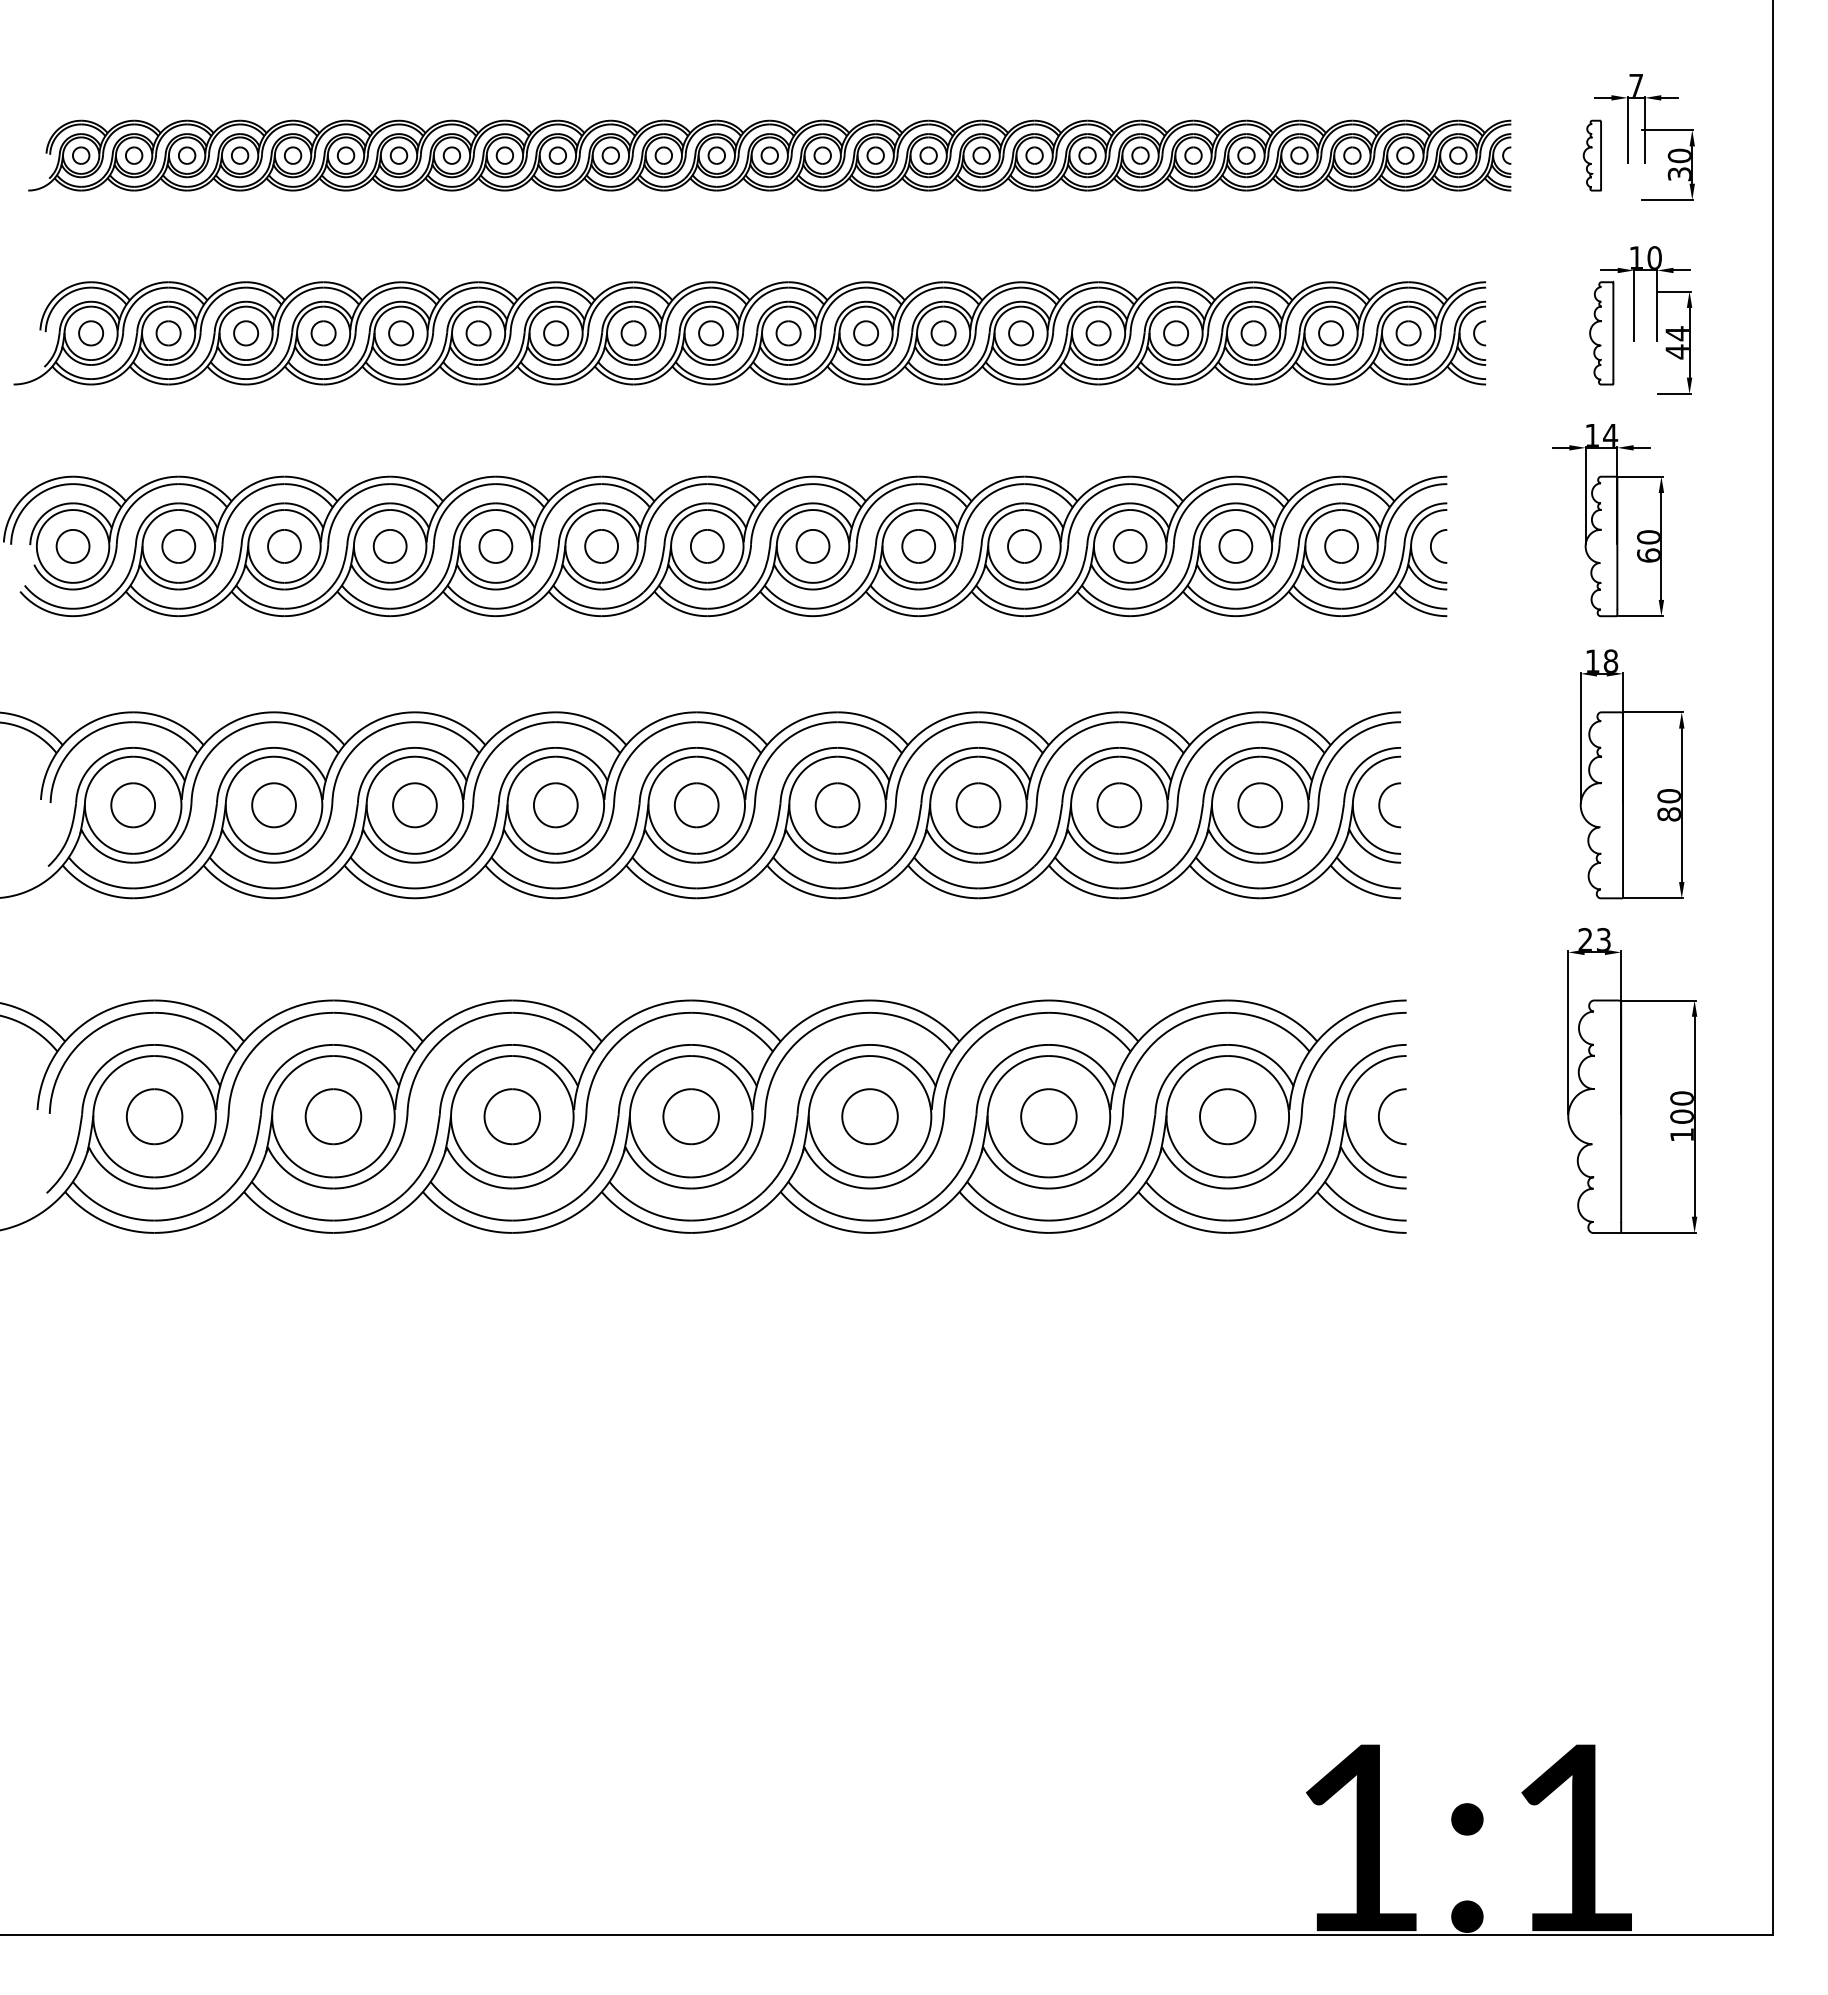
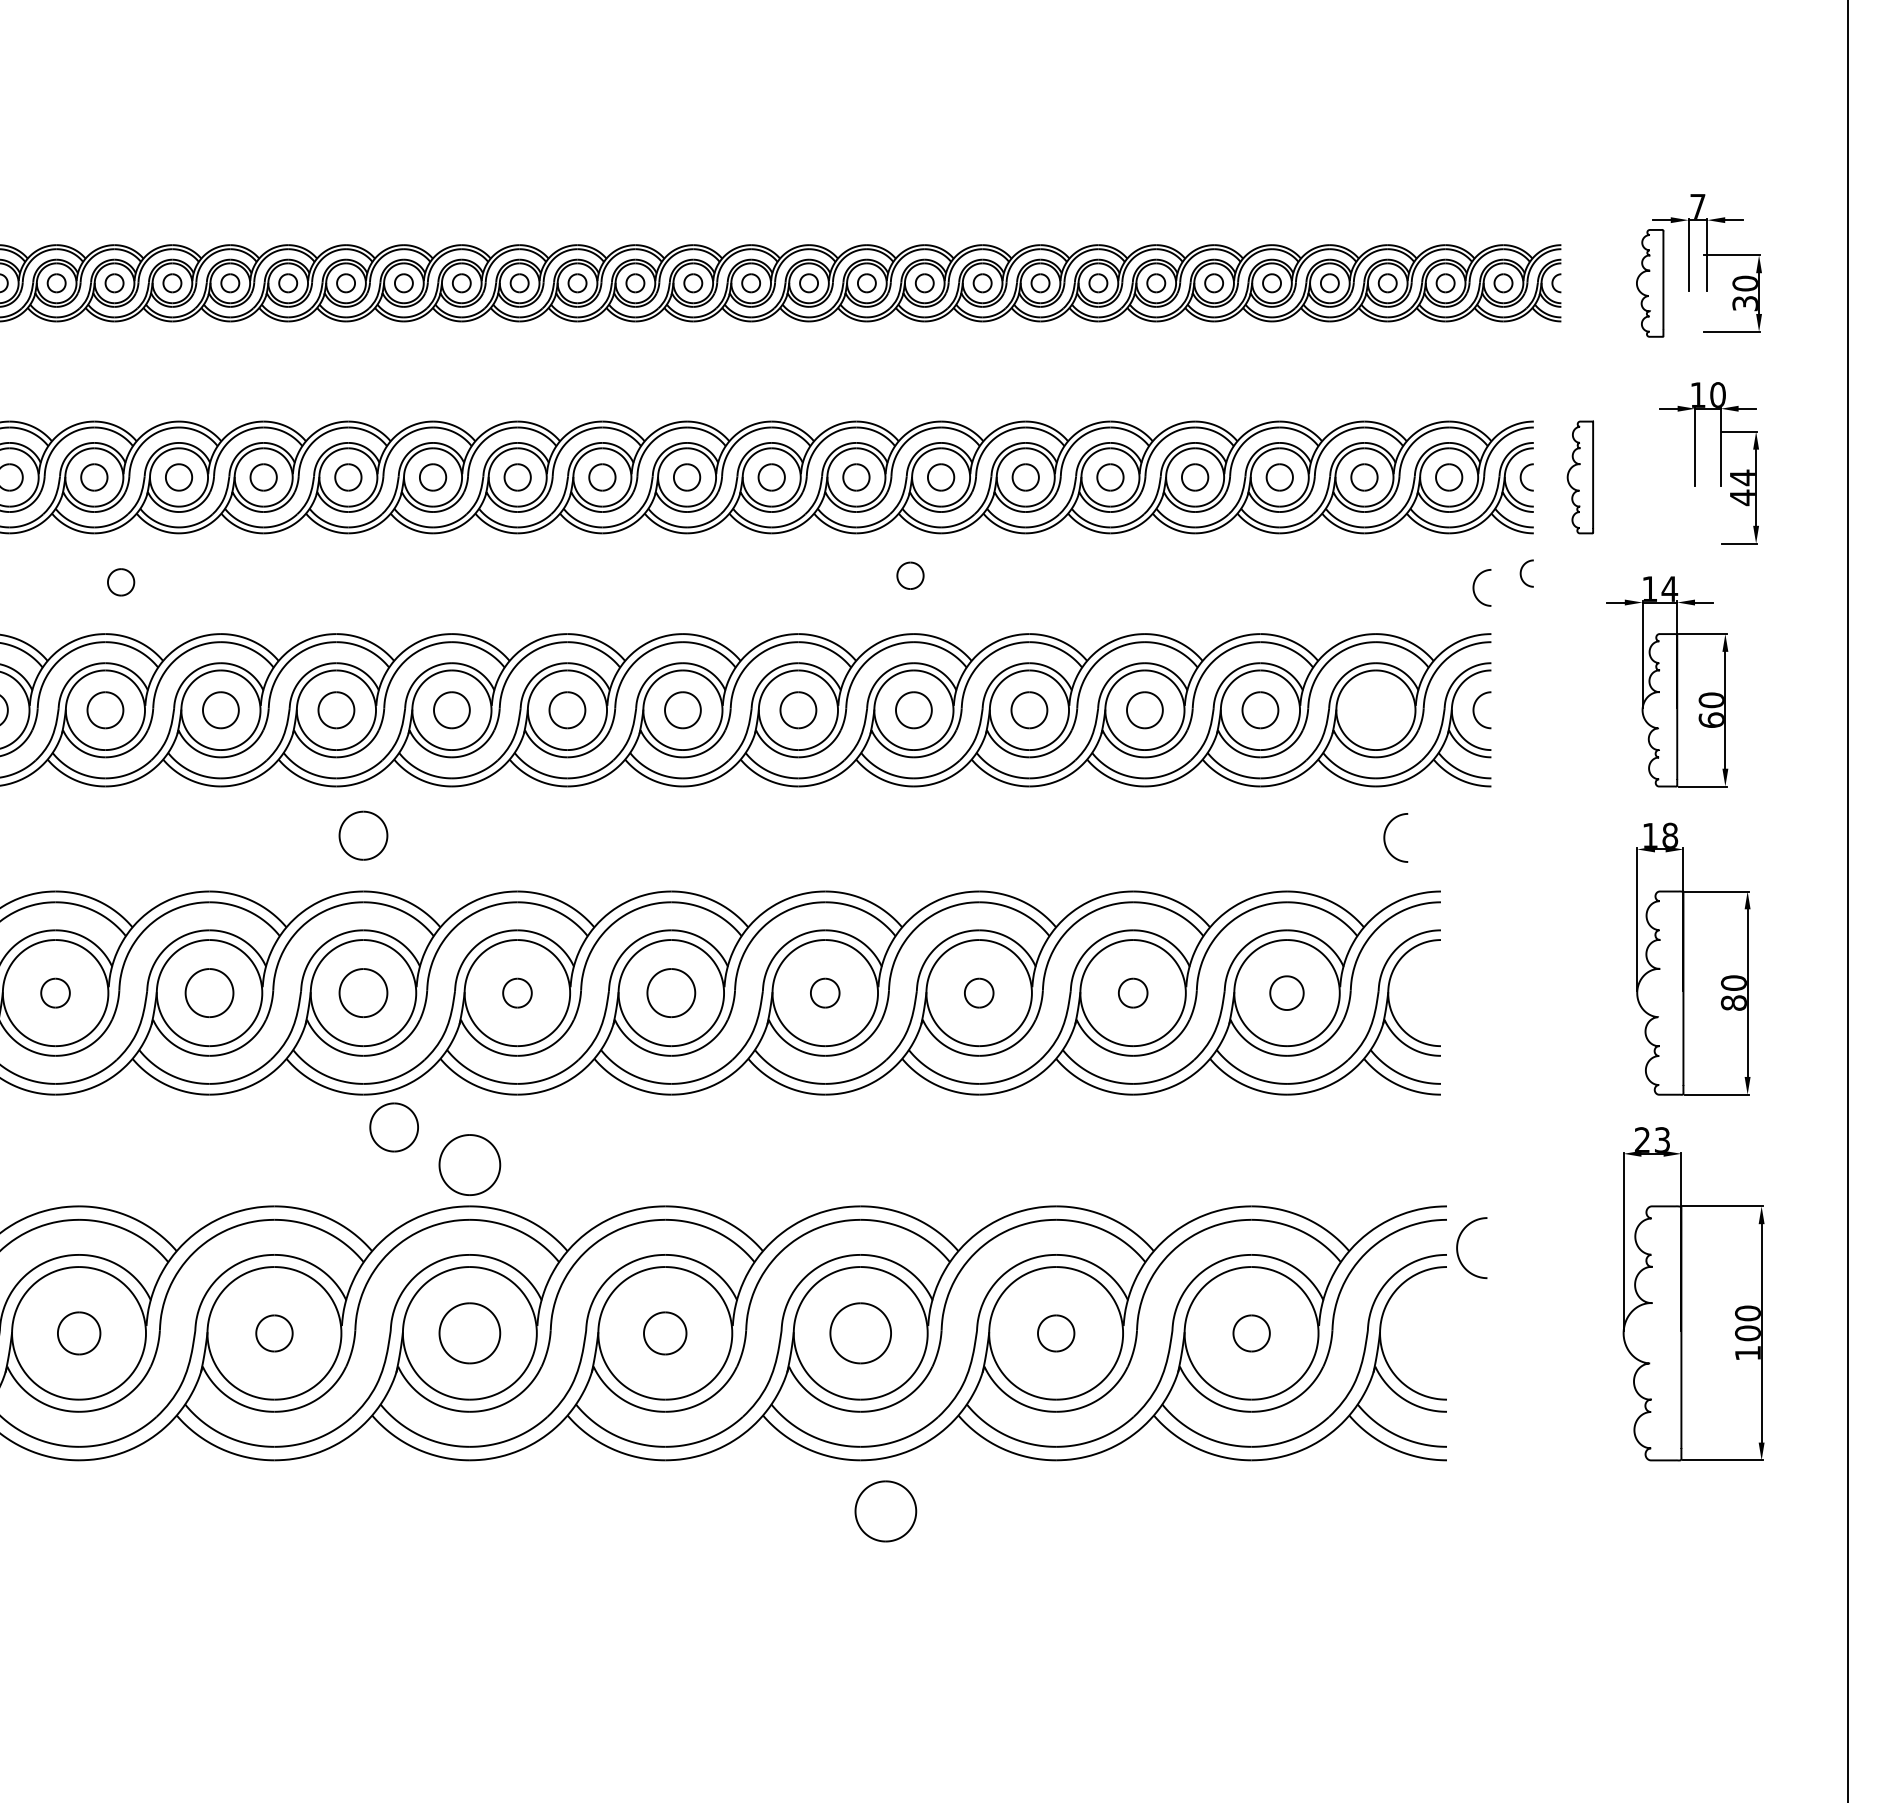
part: (1591, 155) -> (1648, 283), size x1.4
part: (1601, 332) -> (1580, 476), moved
curve: (1475, 419) -> (1522, 571), added
part: (915, 423) -> (910, 575), added
part: (192, 429) -> (120, 582), added
curve: (1432, 431) -> (1475, 584), added
part: (1341, 546) -> (1375, 710), removed
part: (414, 661) -> (362, 835), added
part: (132, 805) -> (54, 993), size x0.6
part: (555, 805) -> (517, 993), size x0.6
part: (837, 805) -> (825, 993), size x0.6
part: (978, 805) -> (979, 993), size x0.6
part: (1119, 805) -> (1133, 993), size x0.6
part: (1259, 805) -> (1286, 993), size x0.7
curve: (1380, 805) -> (1385, 838), moved
part: (442, 928) -> (393, 1127), added
part: (511, 962) -> (468, 1164), added
curve: (1380, 1112) -> (1458, 1243), moved
part: (154, 1116) -> (78, 1333), size x0.7
part: (333, 1116) -> (274, 1333), size x0.6
part: (690, 1116) -> (664, 1333), size x0.7
part: (1048, 1116) -> (1055, 1333), size x0.6
part: (1227, 1116) -> (1251, 1333), size x0.6
part: (892, 1279) -> (885, 1511), added

